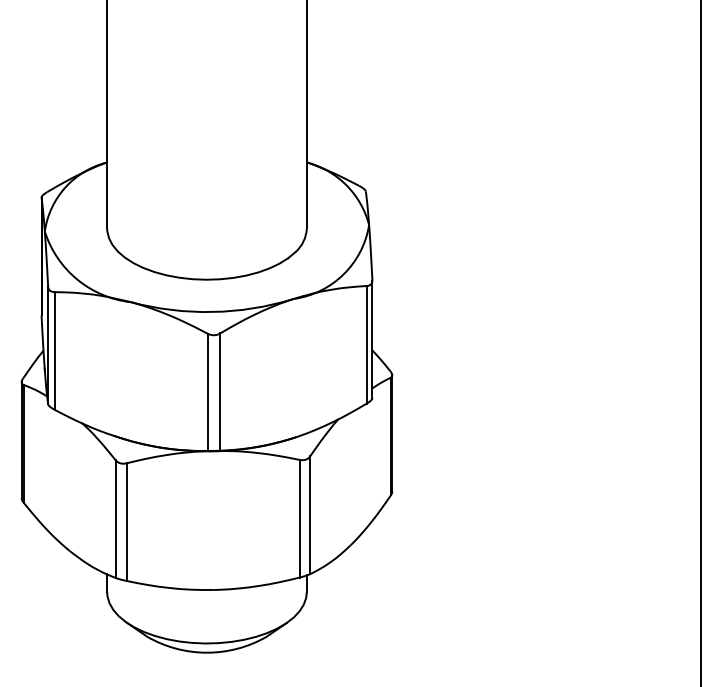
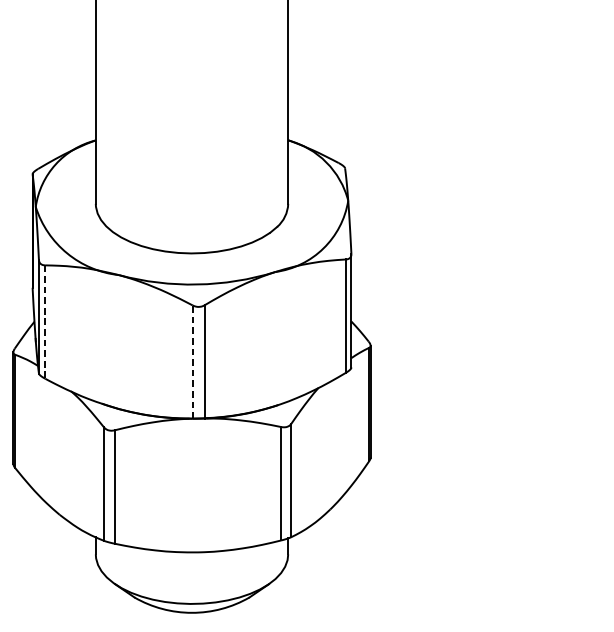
line: (54, 350) -> (45, 321), solid -> dashed
line: (207, 392) -> (192, 362), solid -> dashed

